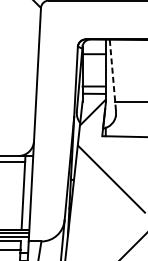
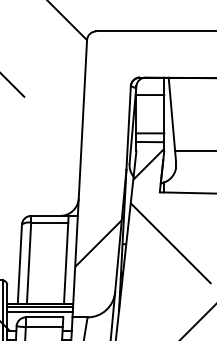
line: (112, 74) -> (172, 119), dashed -> solid
hatch: (50, 179) -> (98, 243), added

